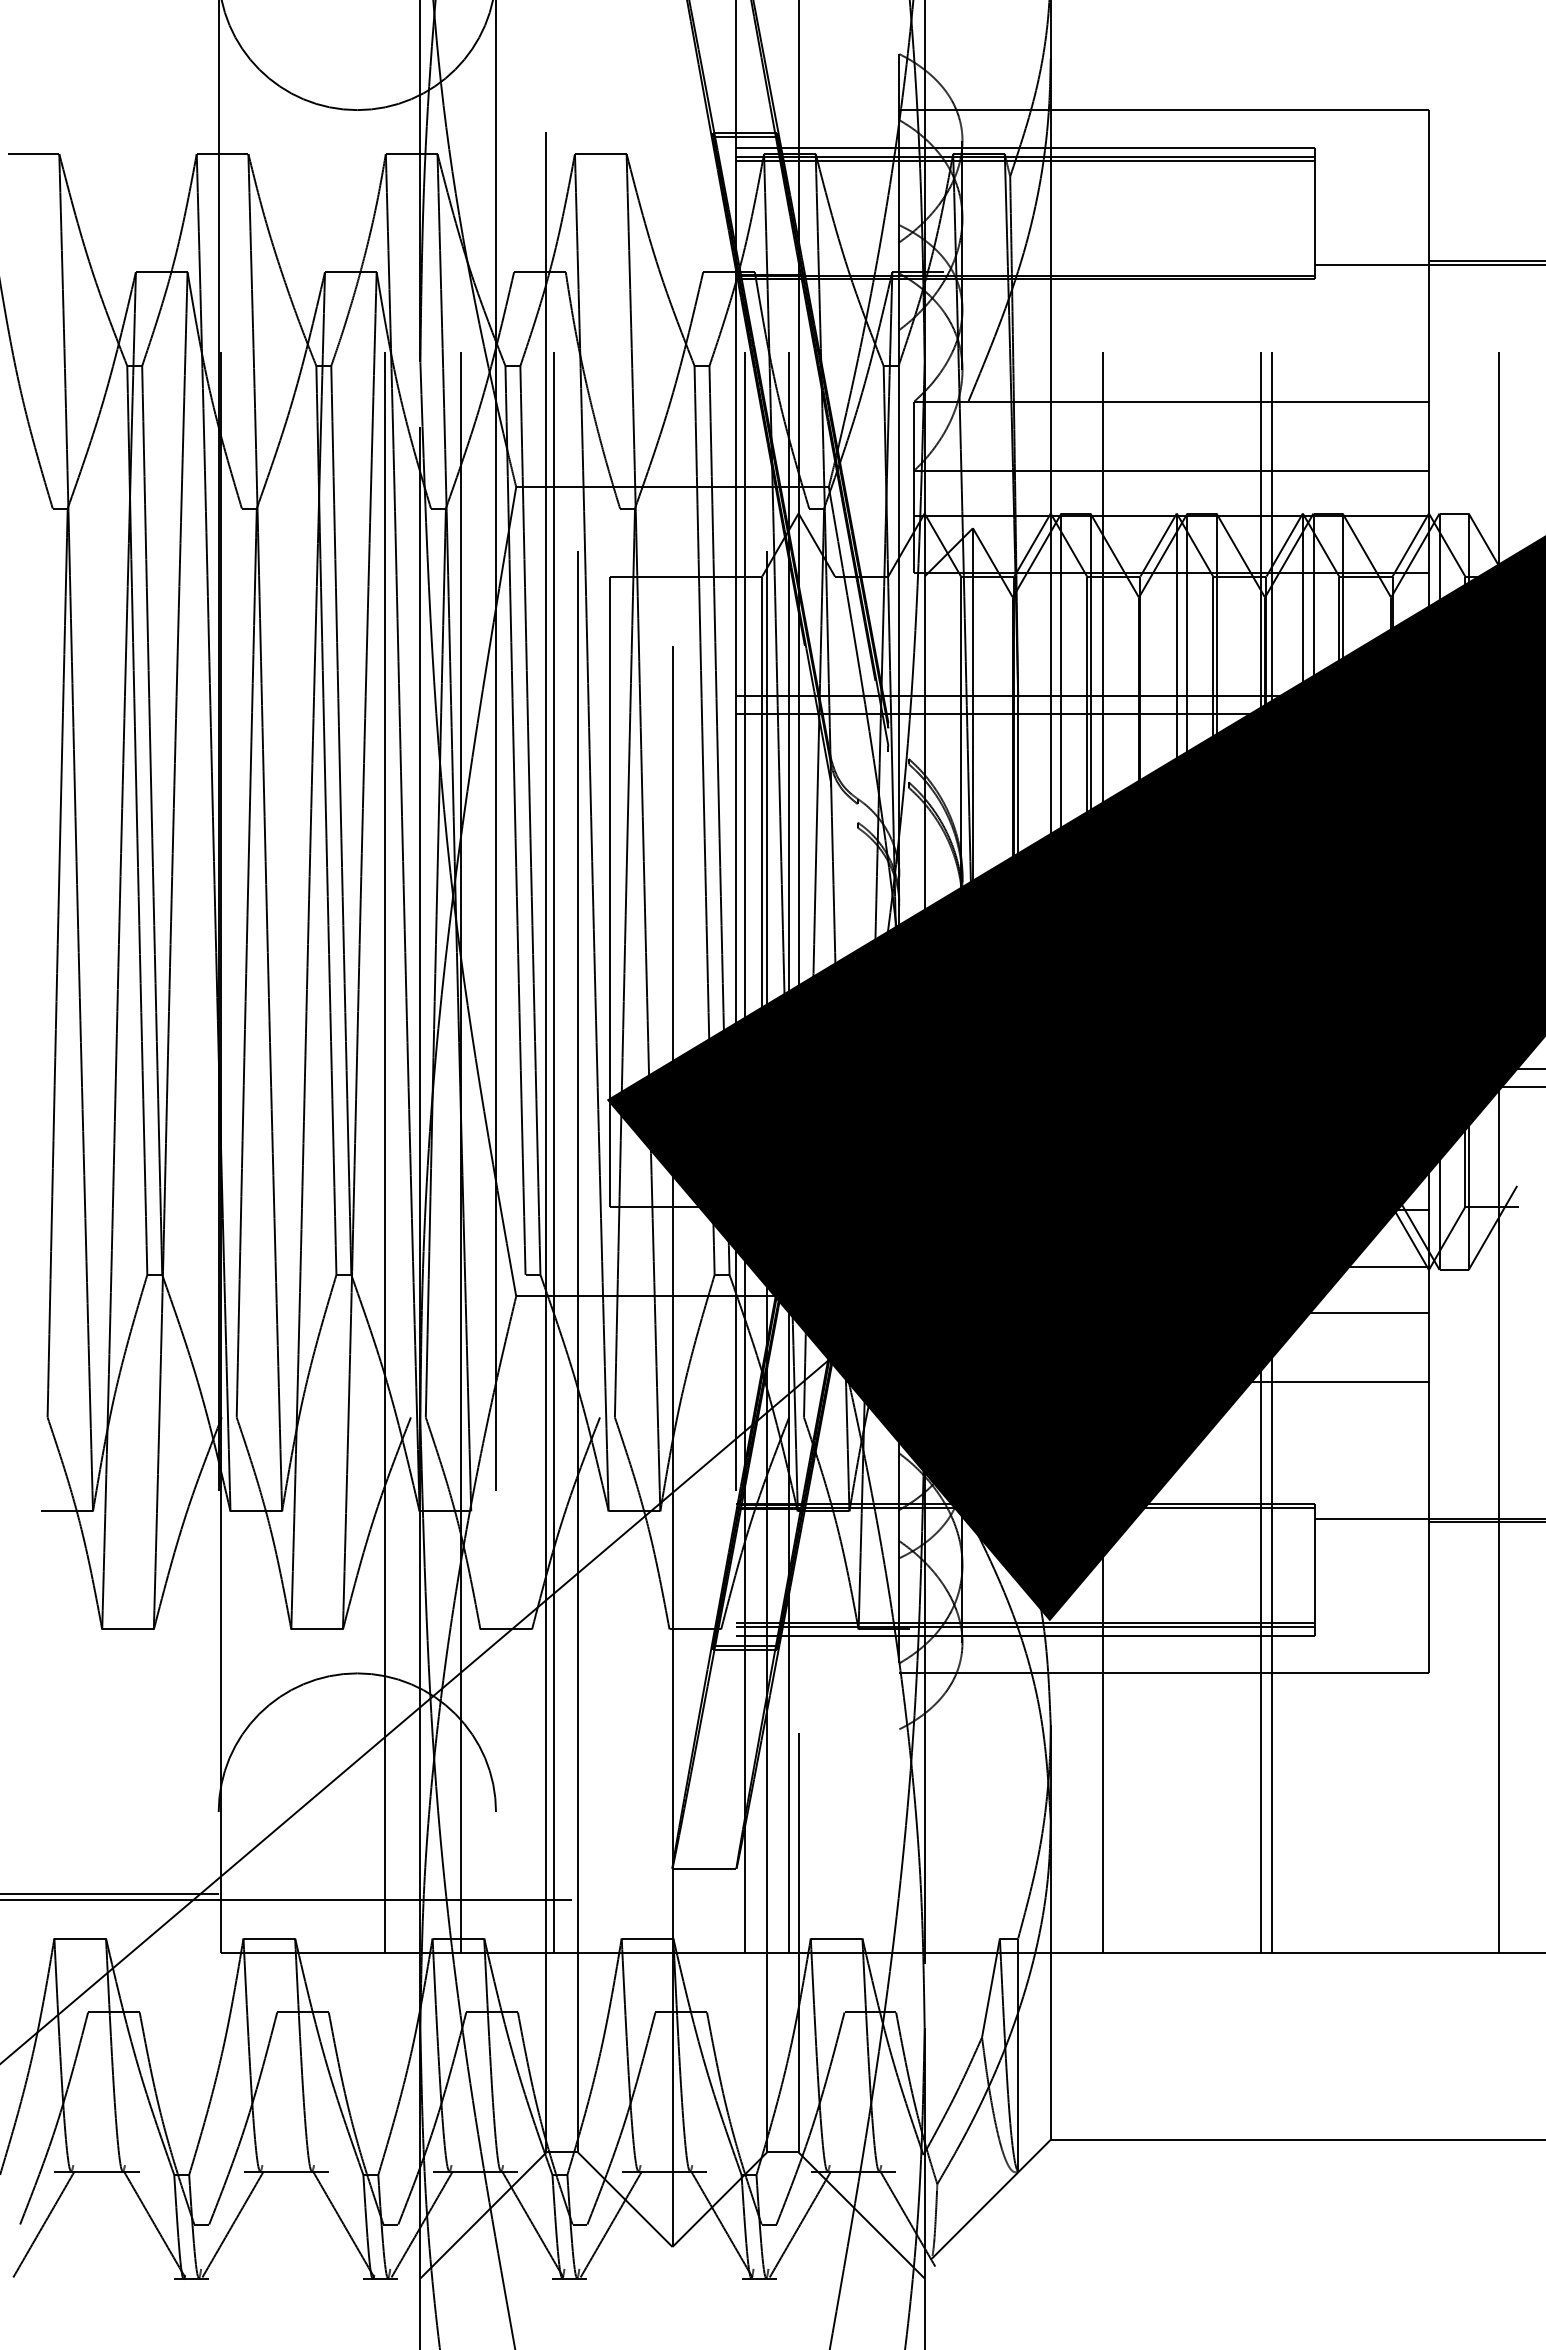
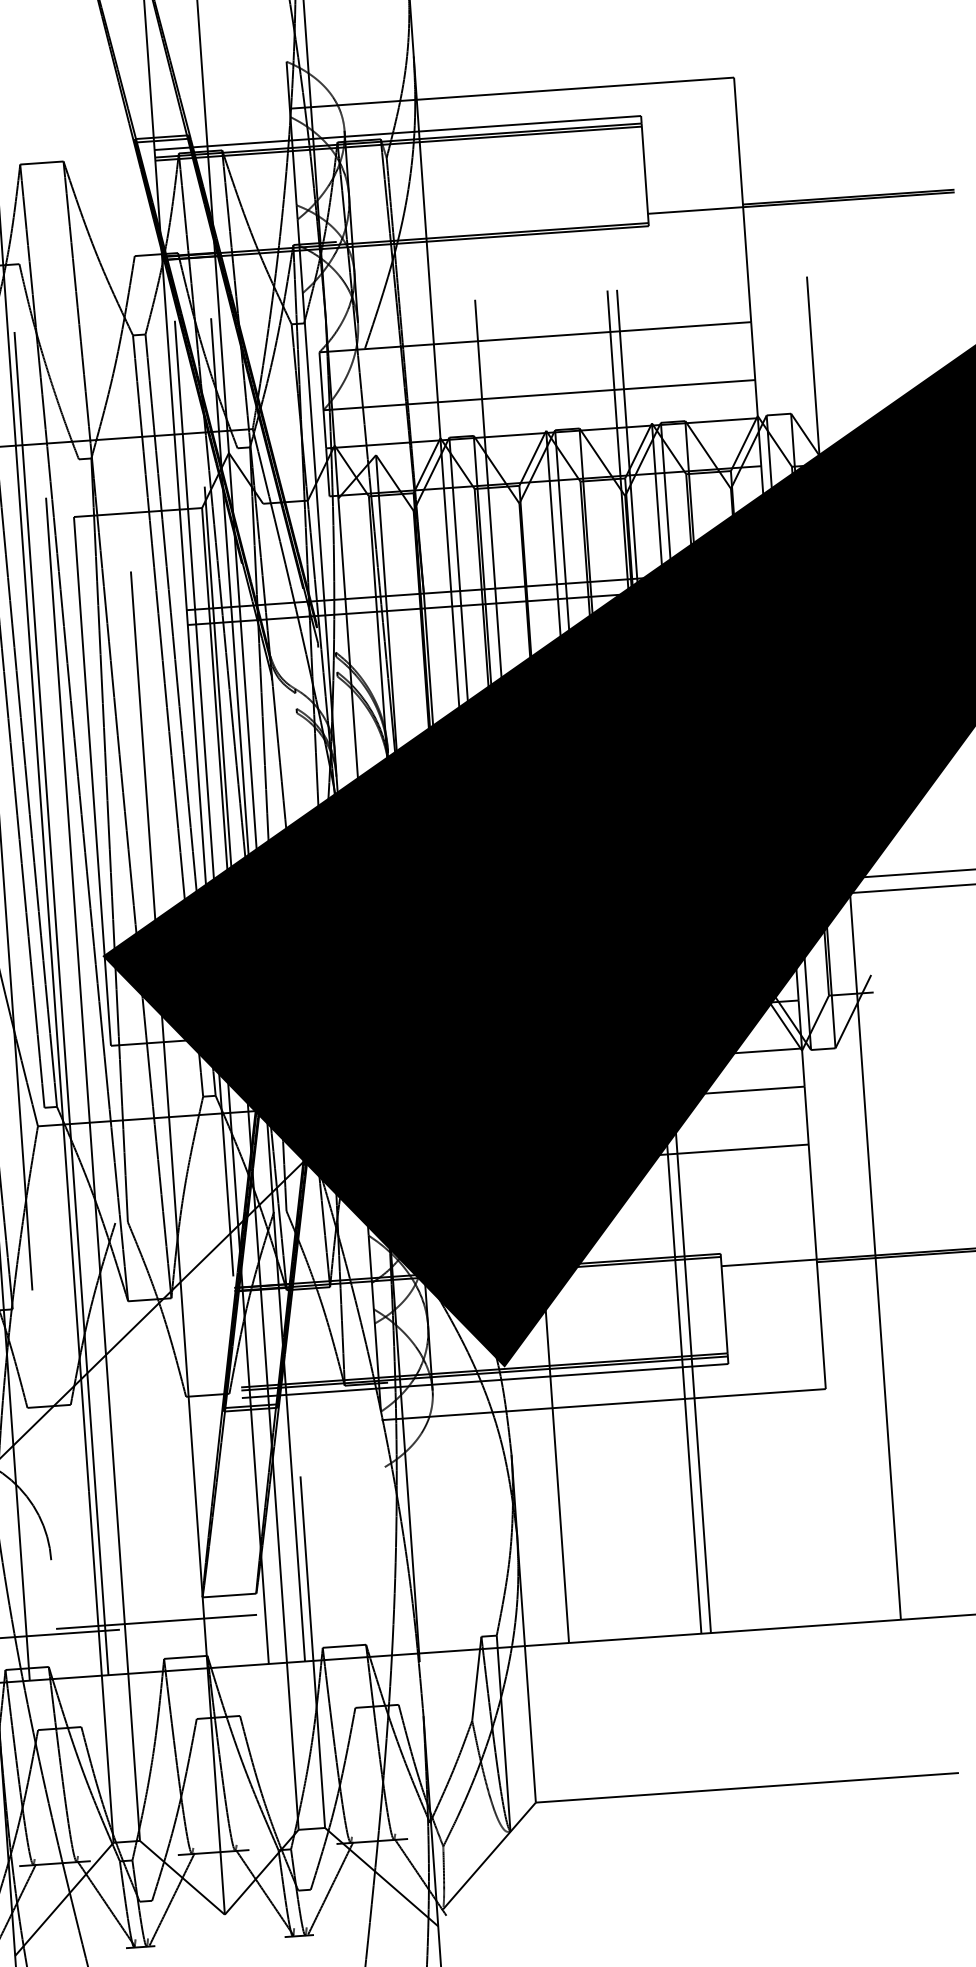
line: (615, 1893) -> (156, 1621), added

